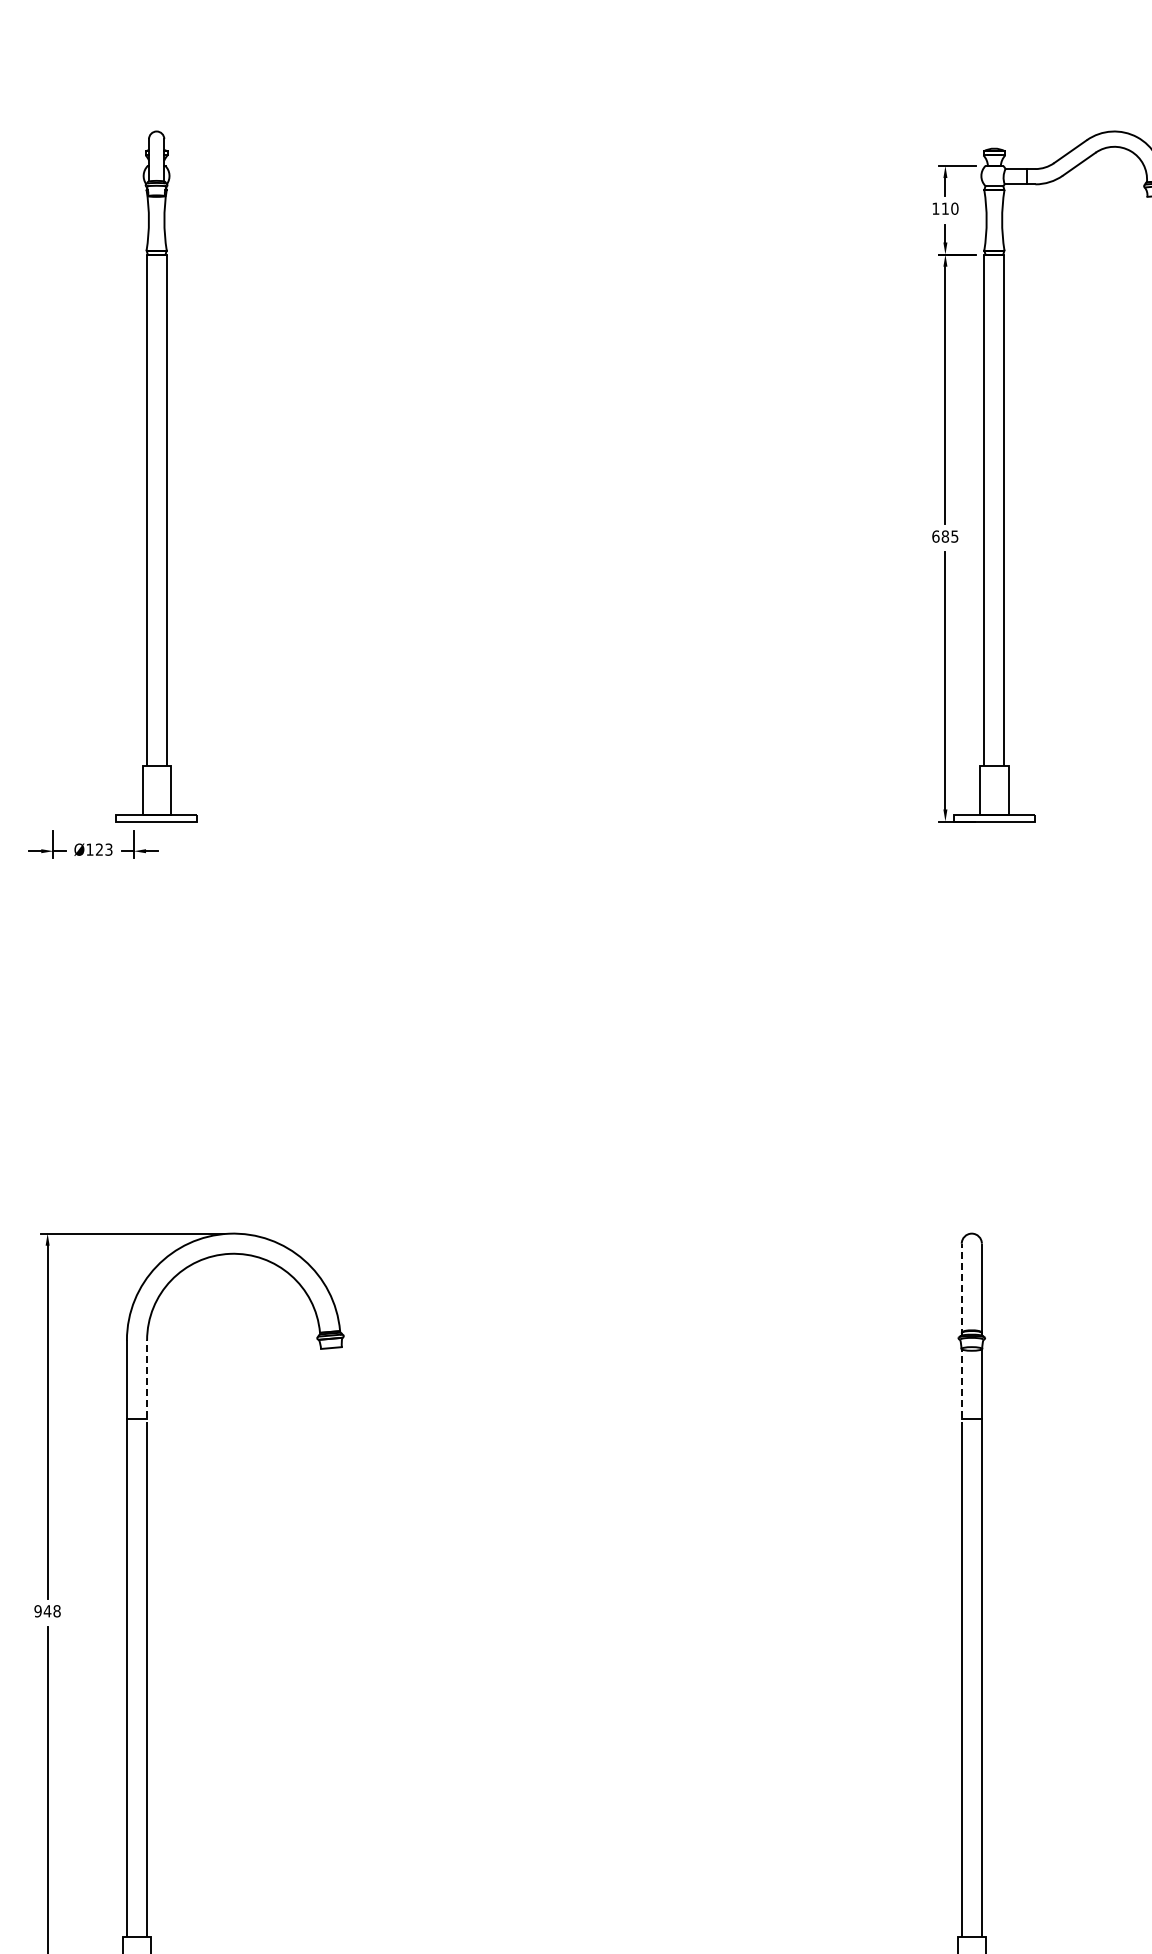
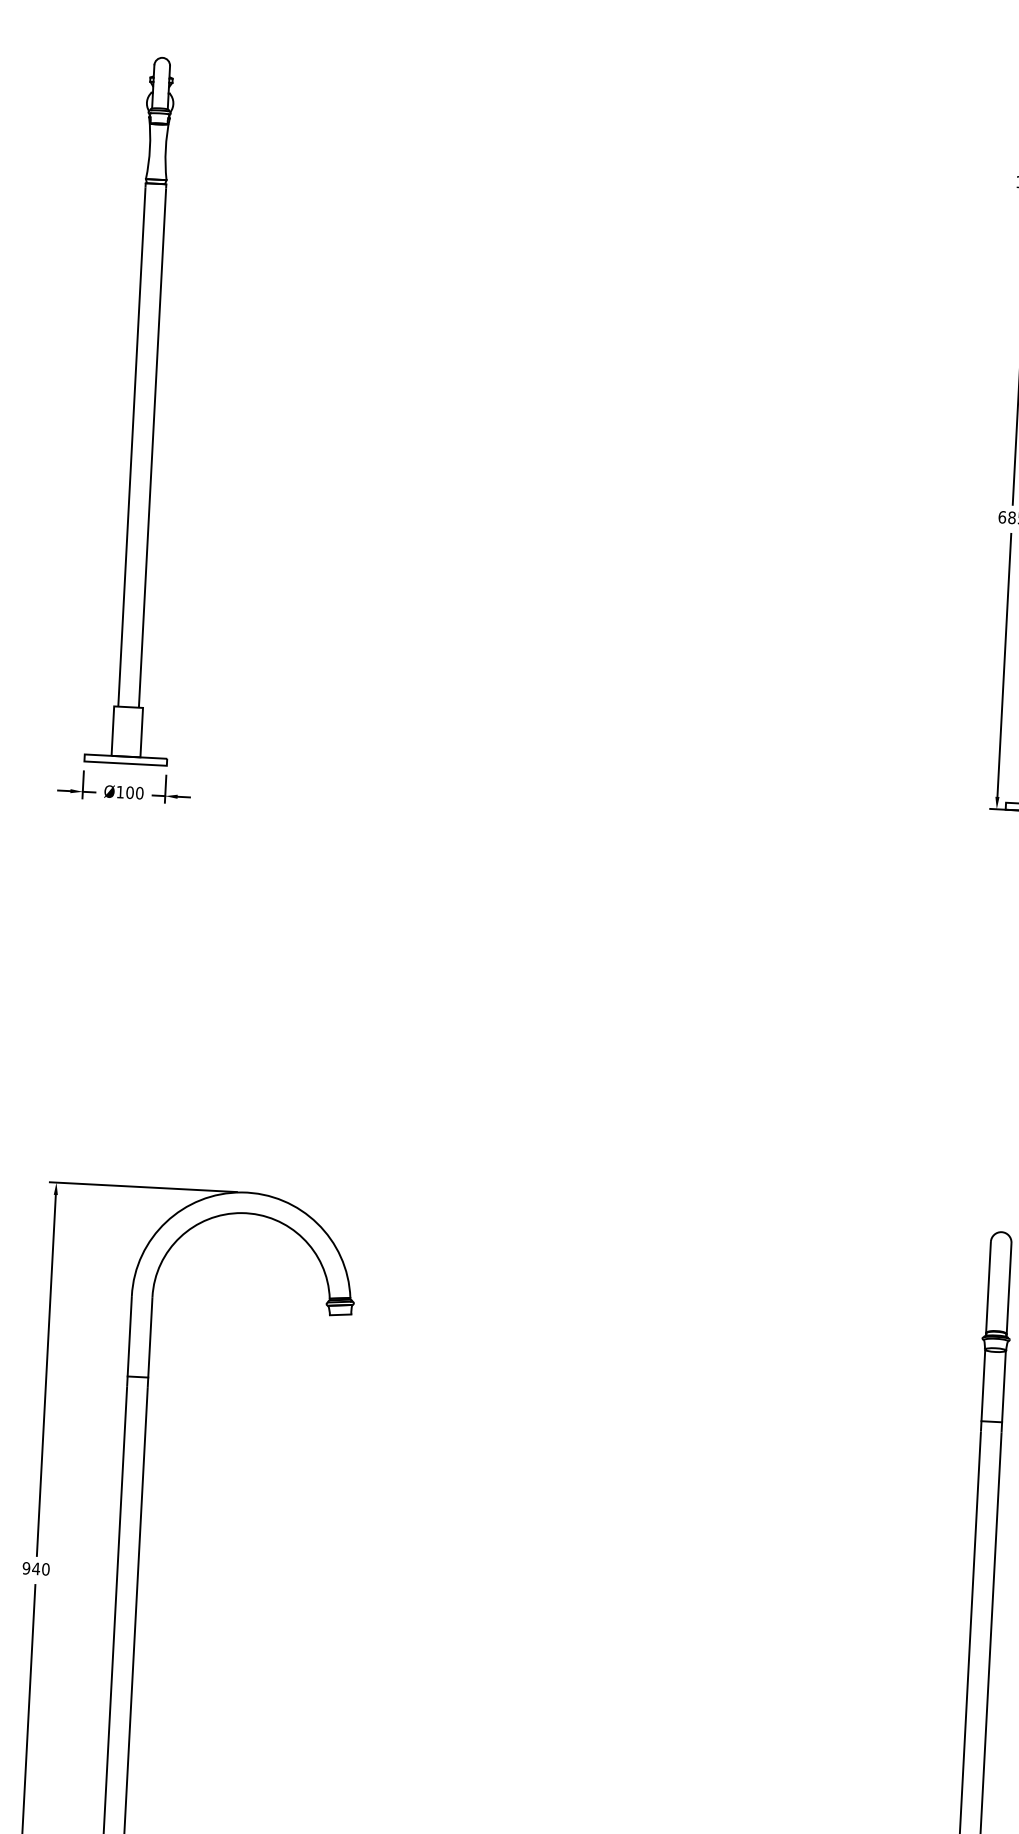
part: (156, 476) -> (143, 410), moved
text: (103, 849) -> (134, 792), Ø123 -> Ø100
line: (961, 1289) -> (988, 1288), dashed -> solid
line: (147, 1384) -> (150, 1342), dashed -> solid
line: (961, 1389) -> (982, 1391), dashed -> solid
text: (56, 1611) -> (45, 1569), 948 -> 940

